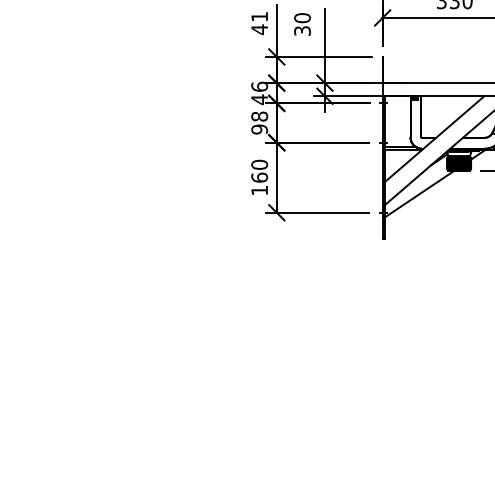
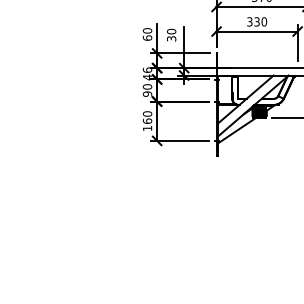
text: (259, 23) -> (147, 34), 41 -> 60
text: (259, 115) -> (147, 86), 98 -> 90

